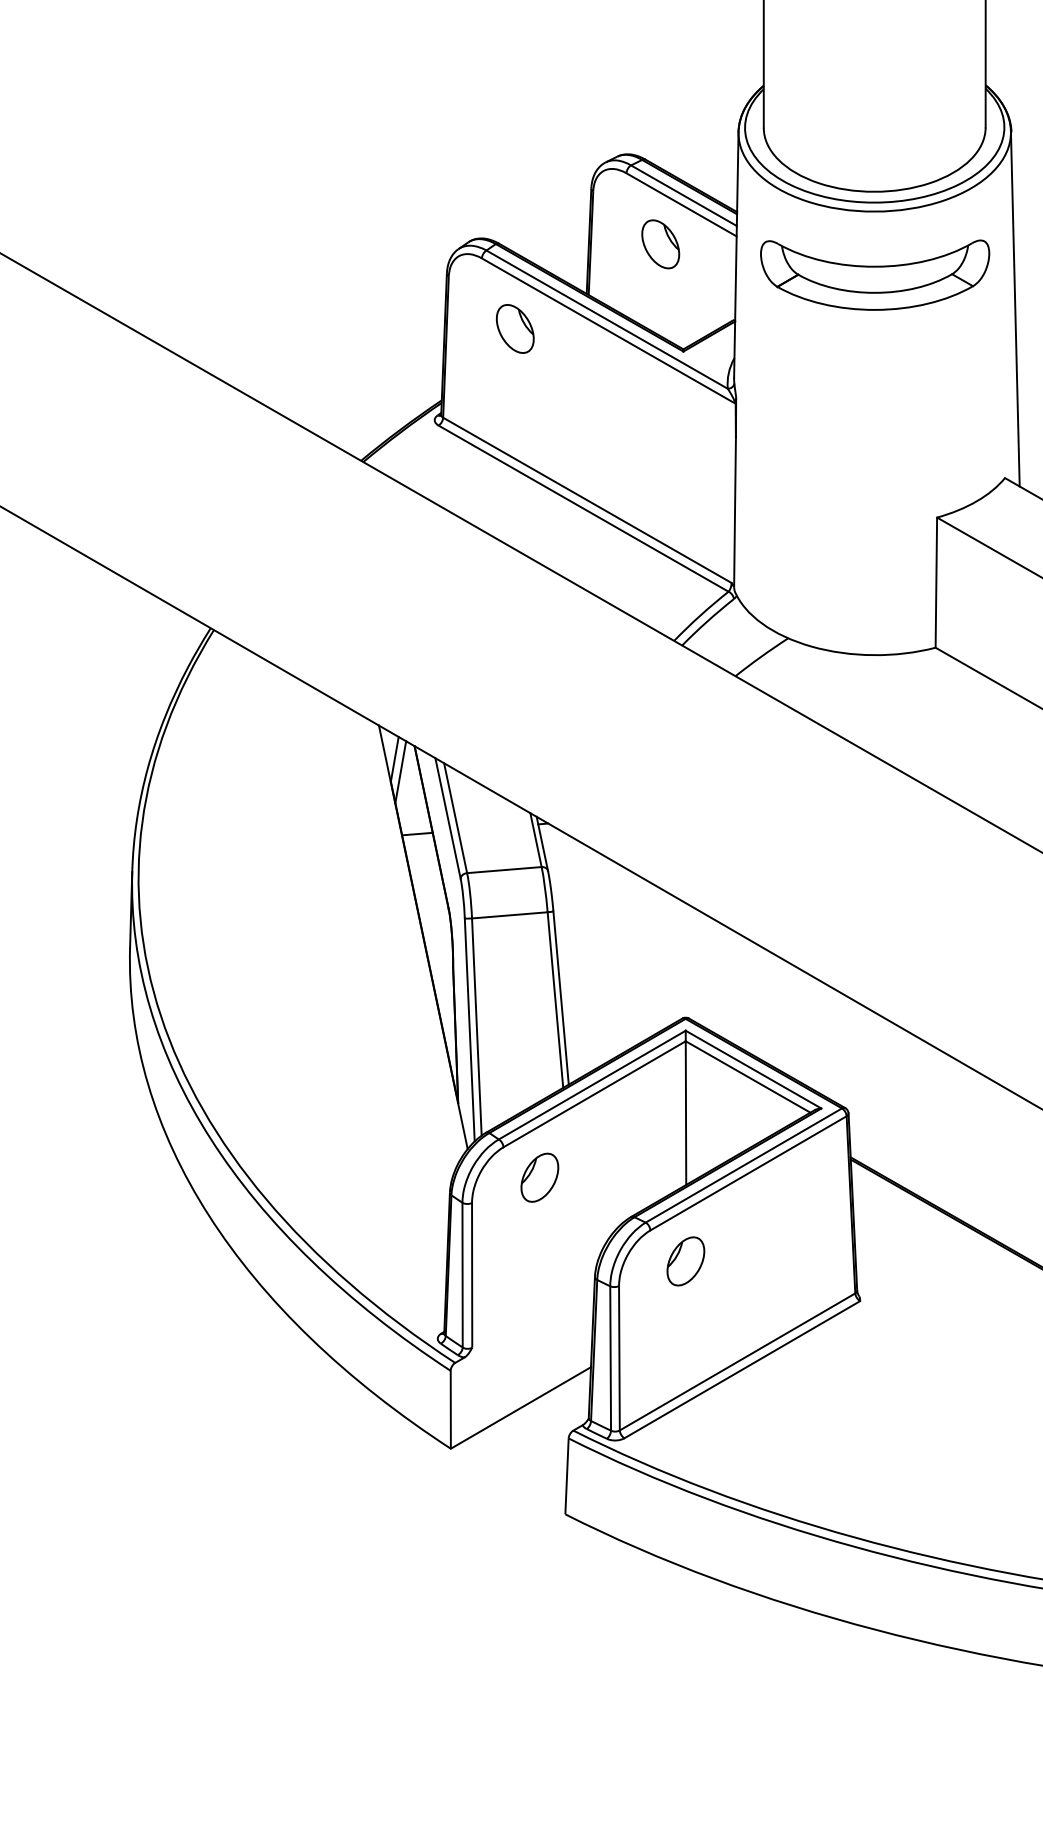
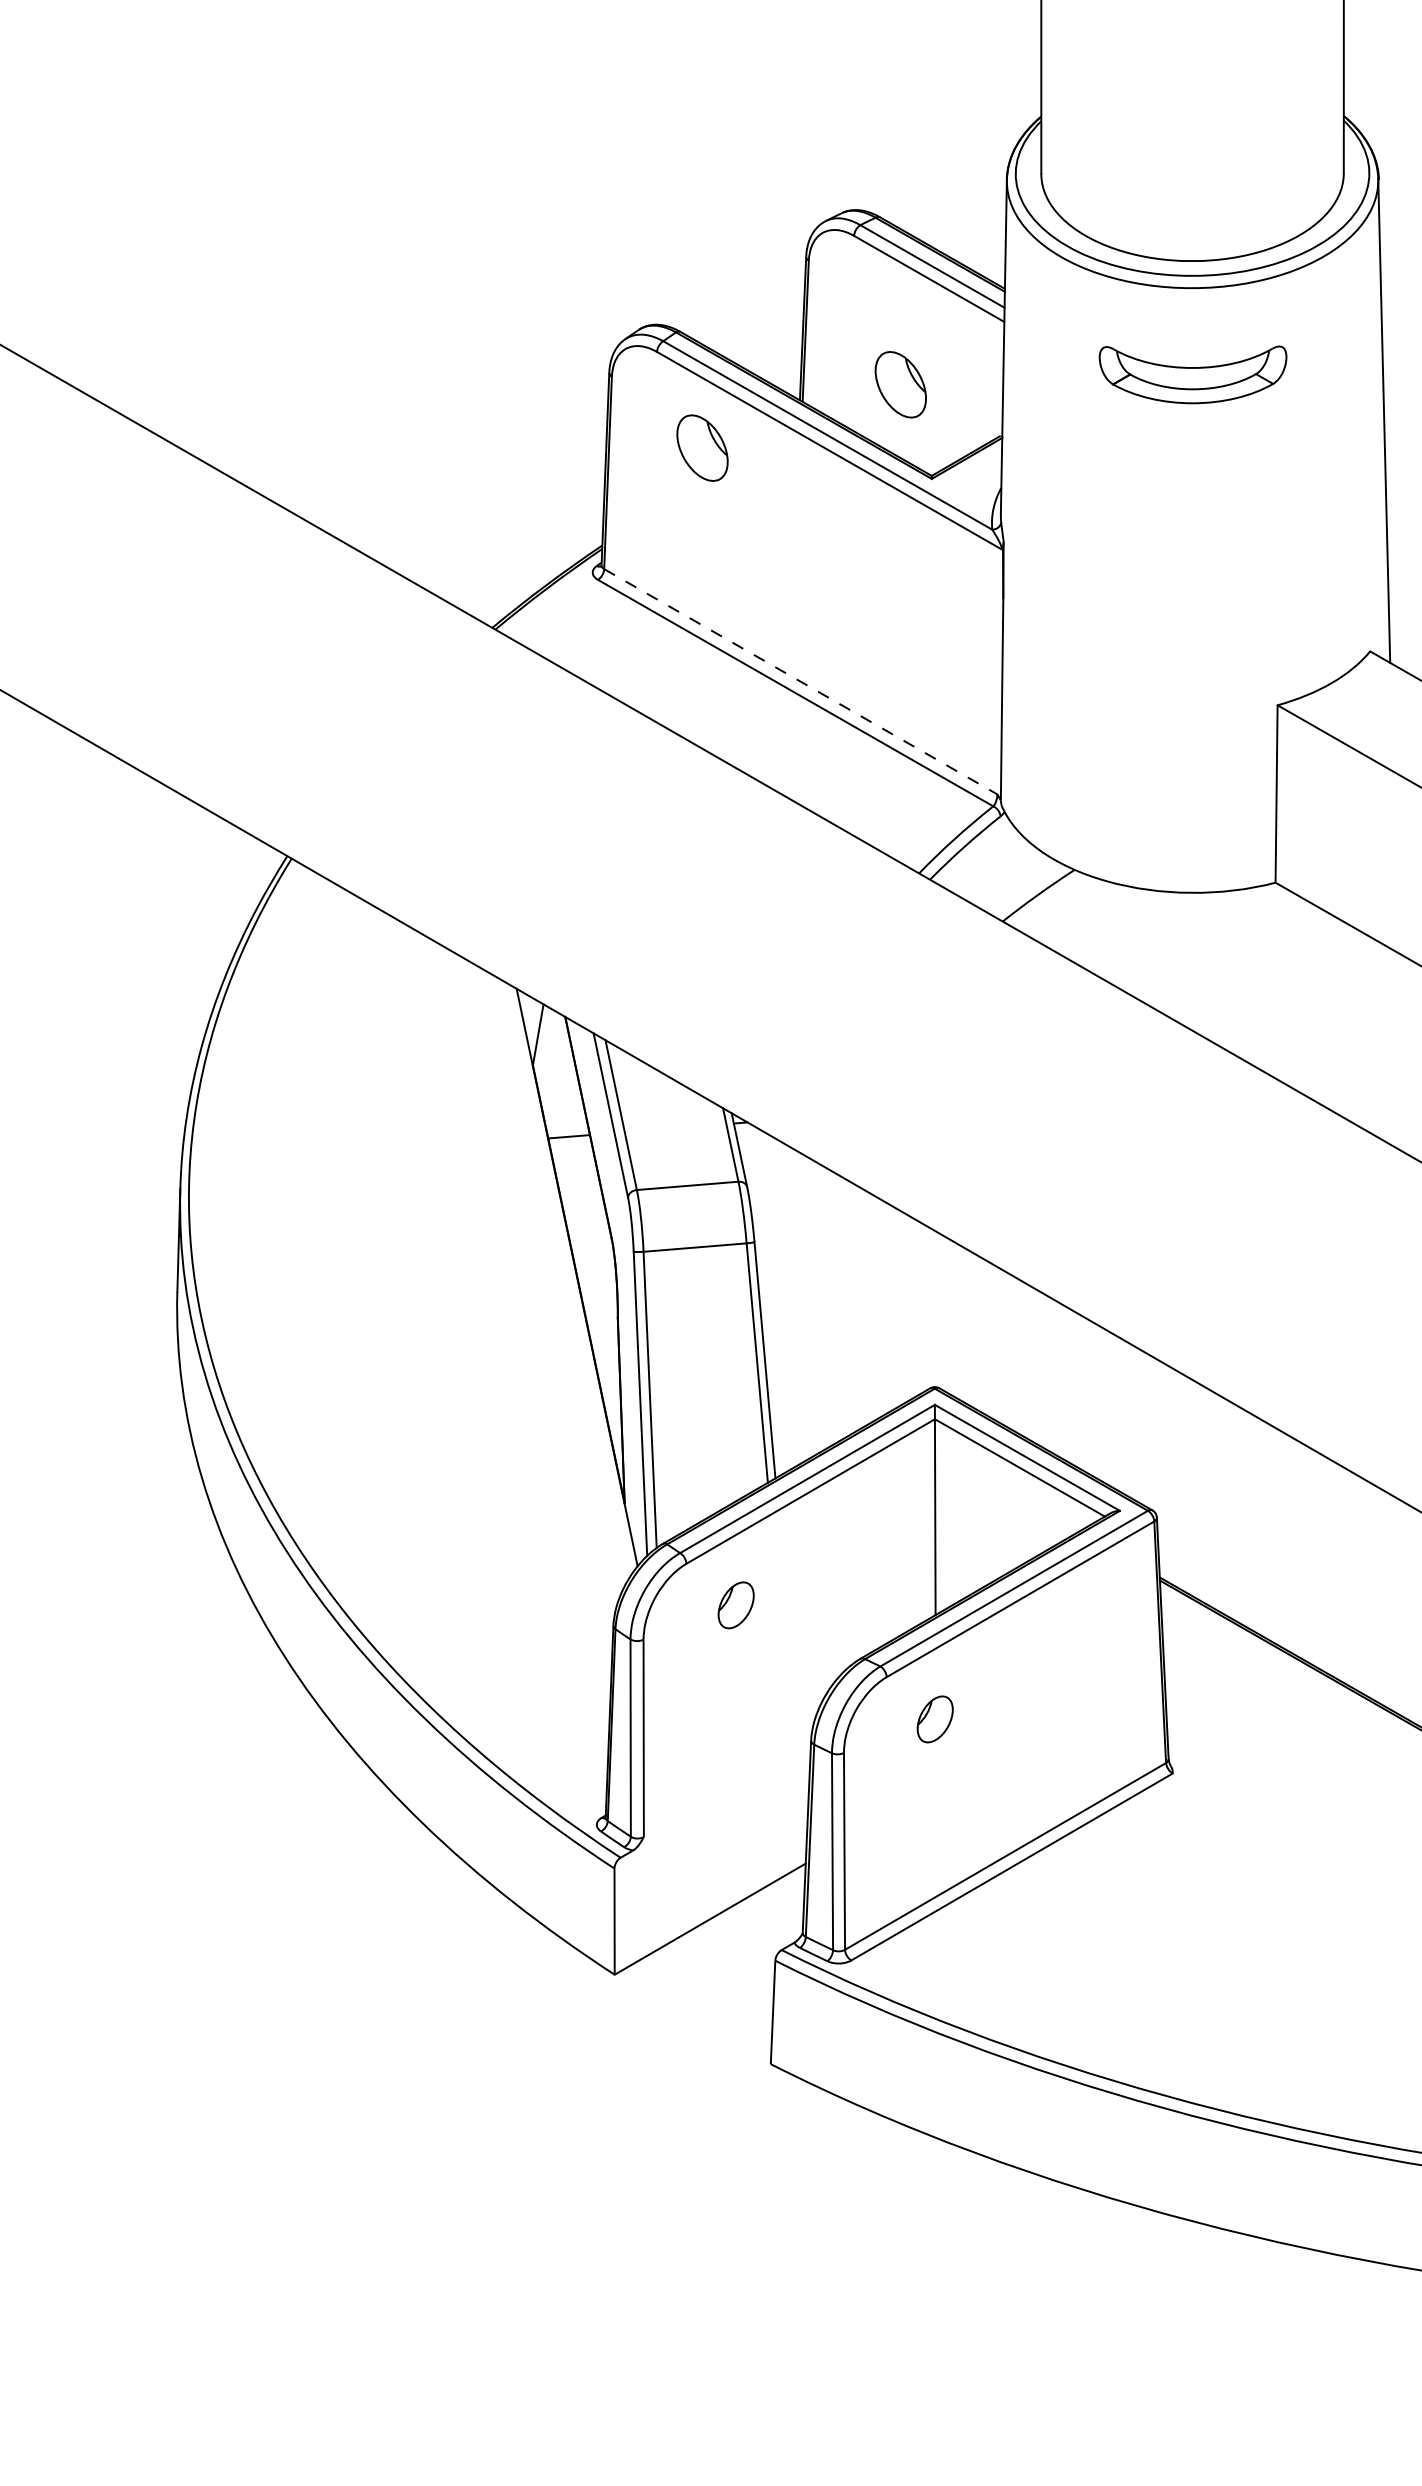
part: (660, 244) -> (900, 384), moved
part: (874, 274) -> (1192, 374), size x0.6
line: (587, 500) -> (800, 681), solid -> dashed
line: (400, 772) -> (546, 1052), removed
part: (540, 1177) -> (736, 1605), size x0.7
part: (686, 1261) -> (935, 1719), size x0.7

